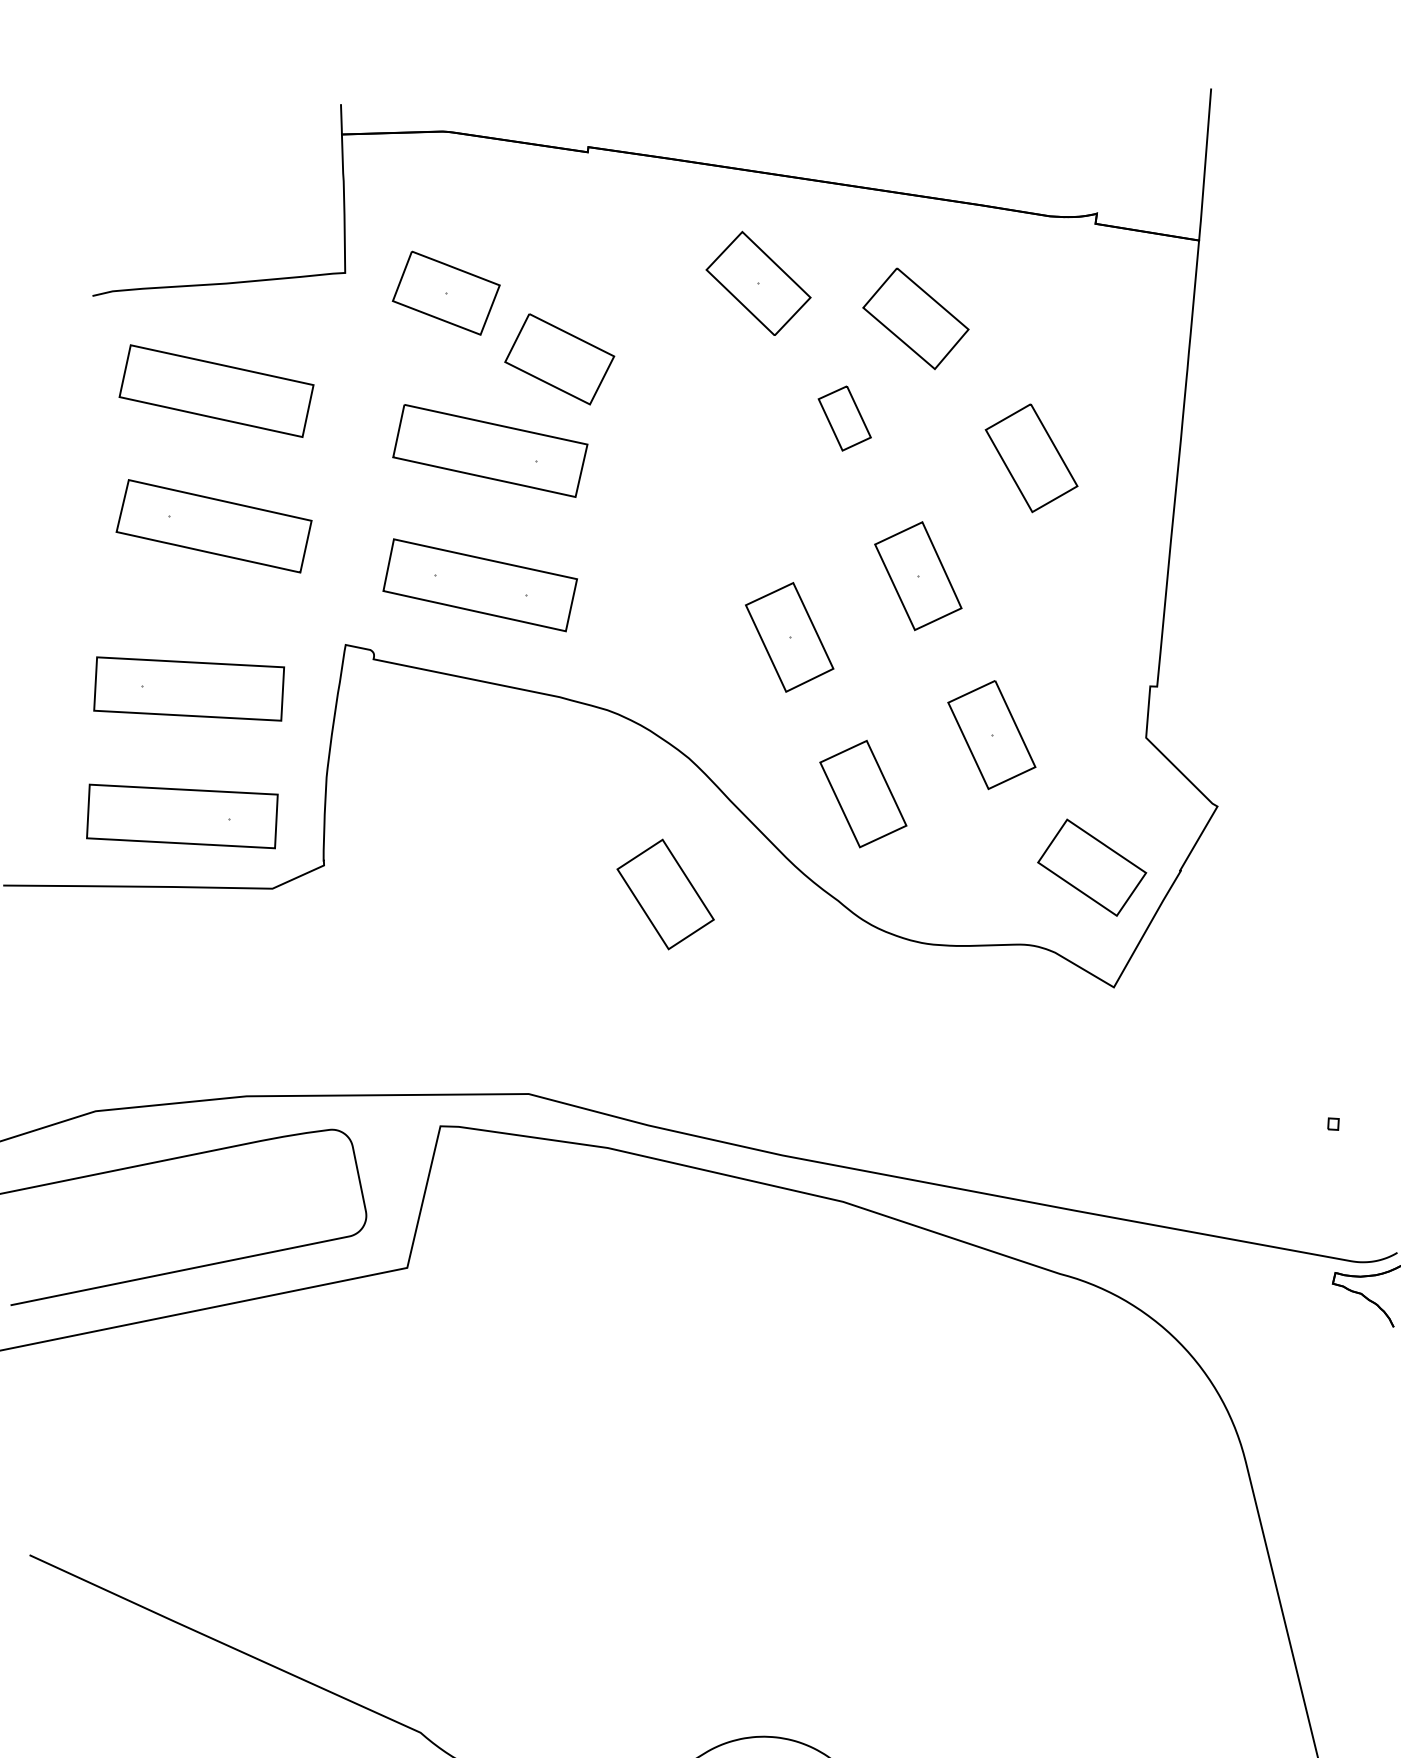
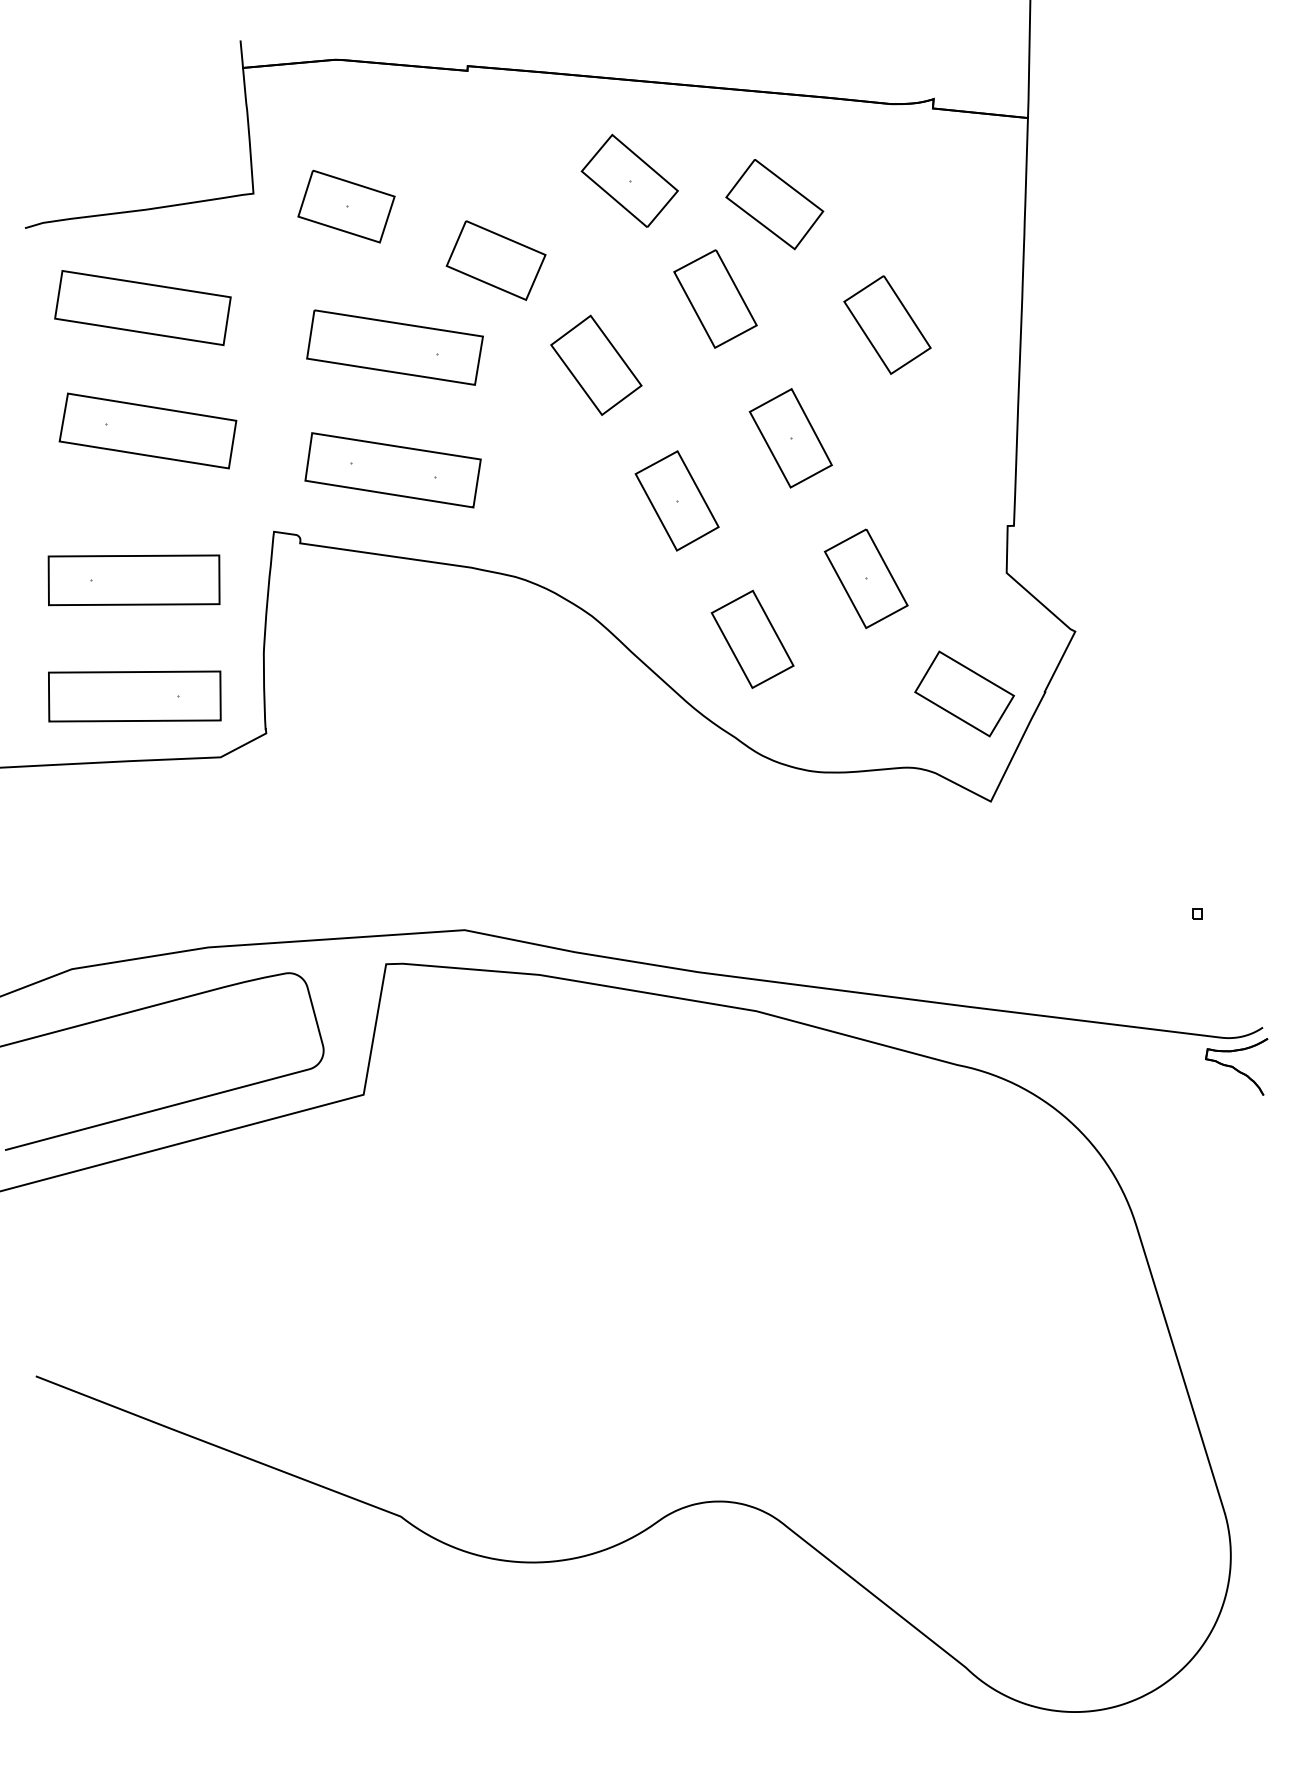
part: (559, 359) -> (495, 260), moved
part: (844, 417) -> (715, 298), size x1.67
part: (665, 893) -> (596, 364), moved

